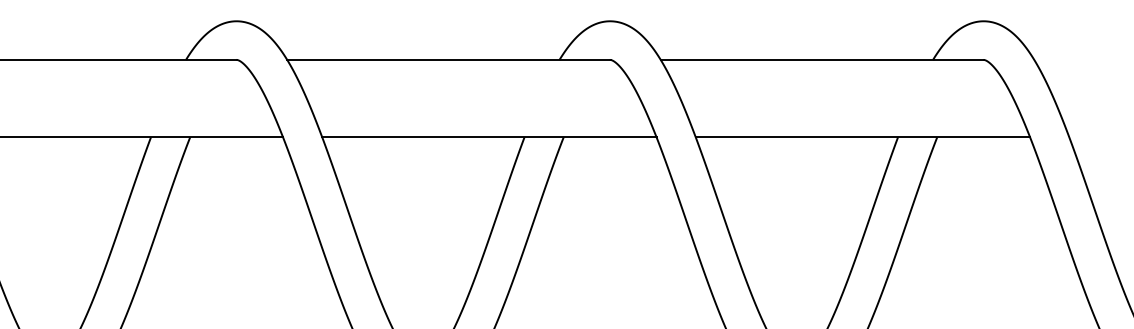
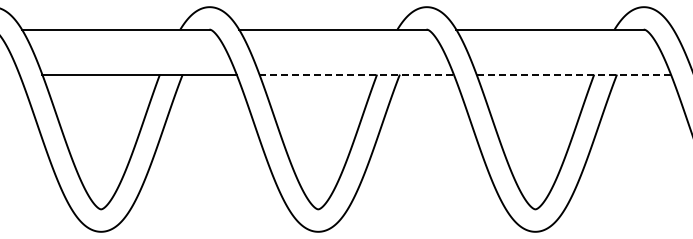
line: (490, 137) -> (357, 74), solid -> dashed
line: (864, 137) -> (574, 74), solid -> dashed

